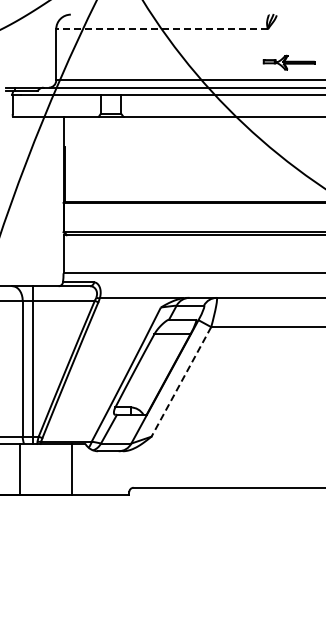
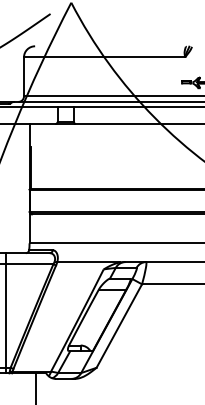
line: (162, 29) -> (104, 57), dashed -> solid
line: (181, 382) -> (119, 326), dashed -> solid

